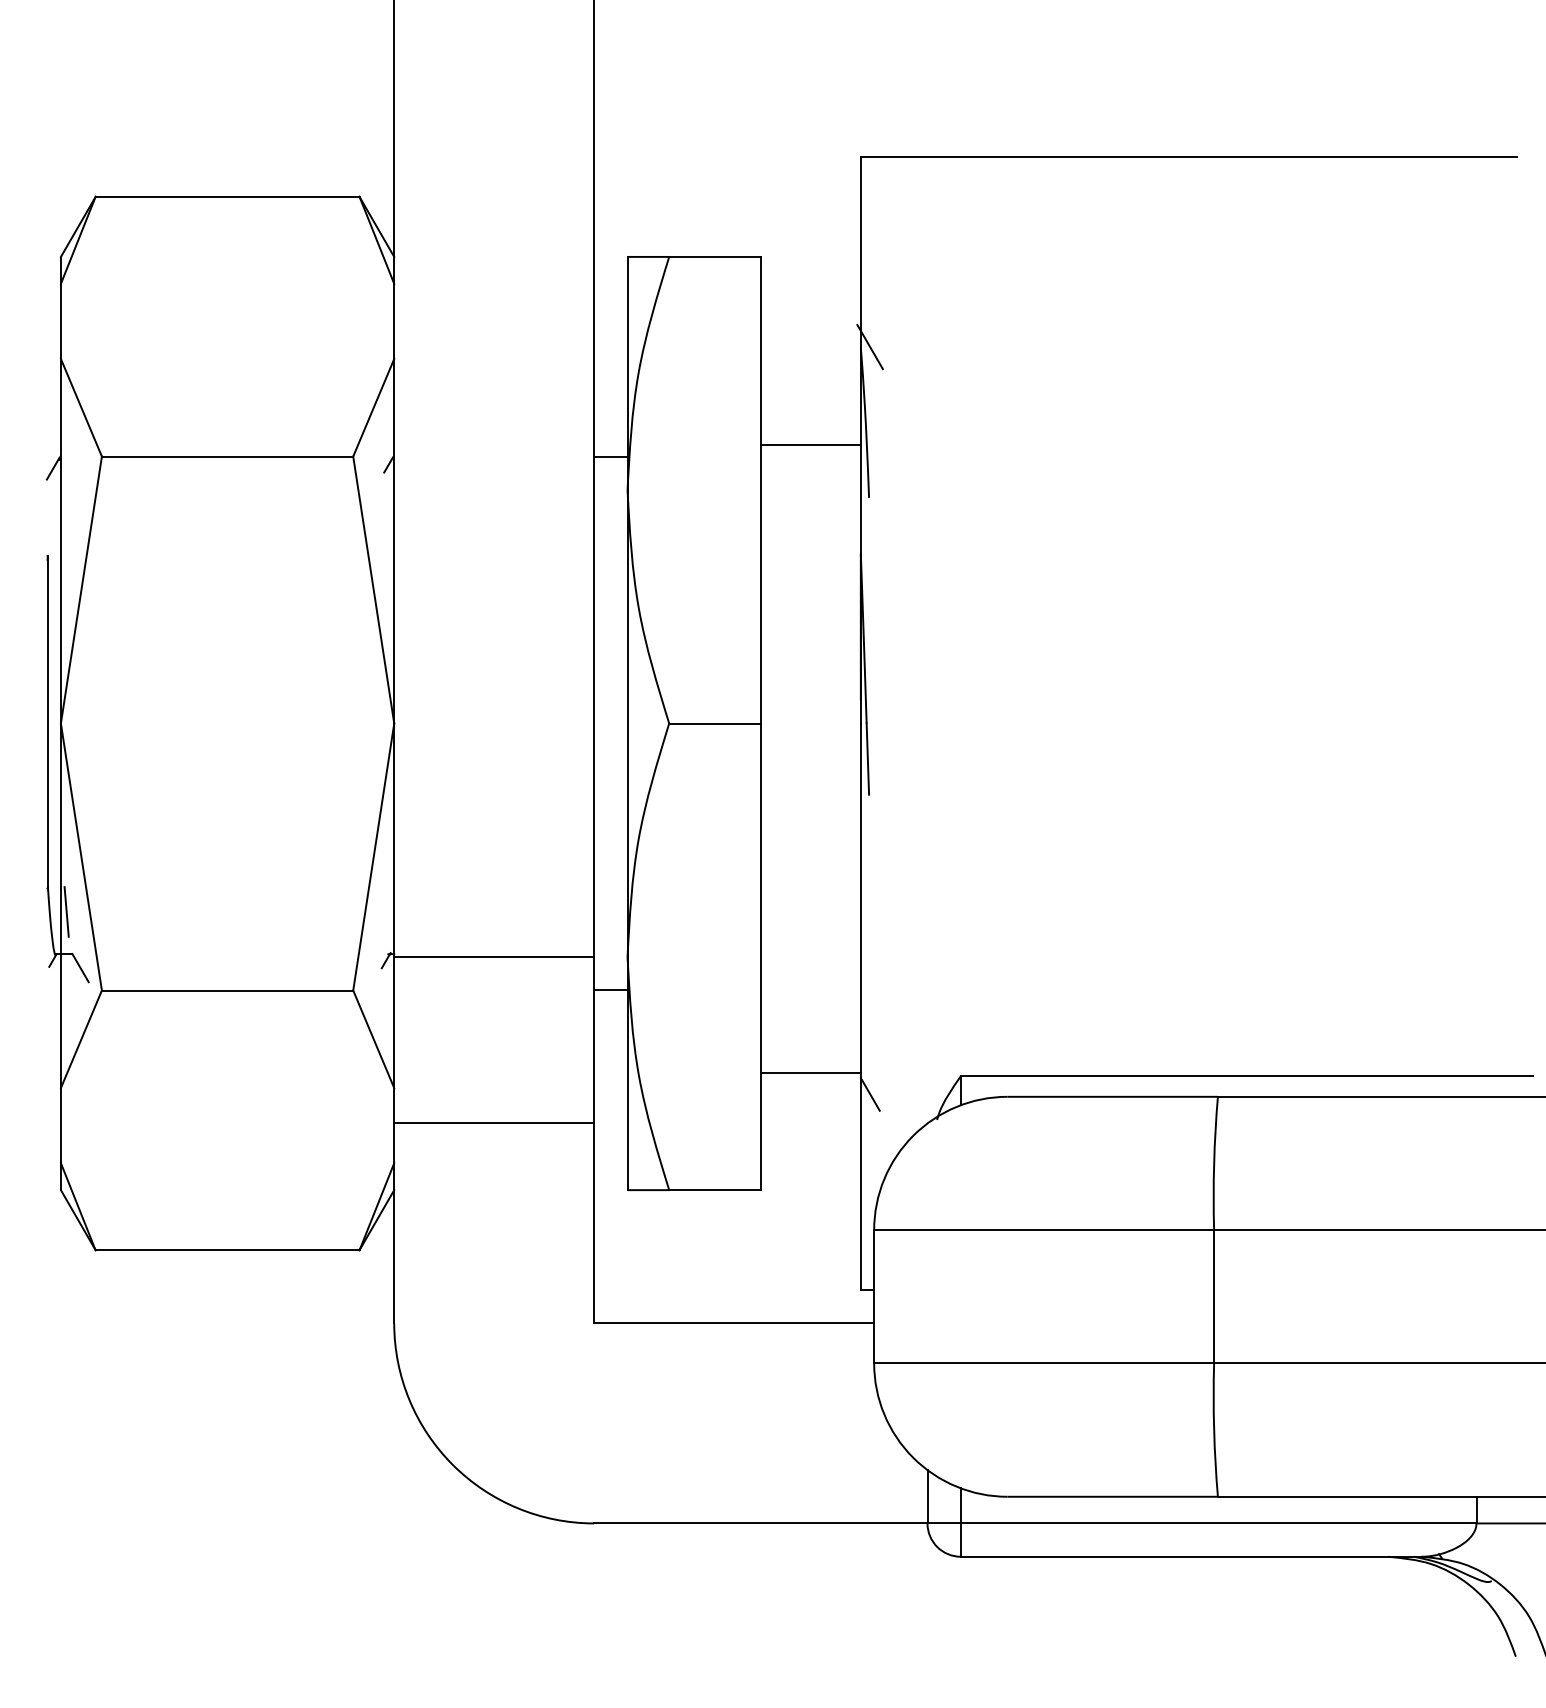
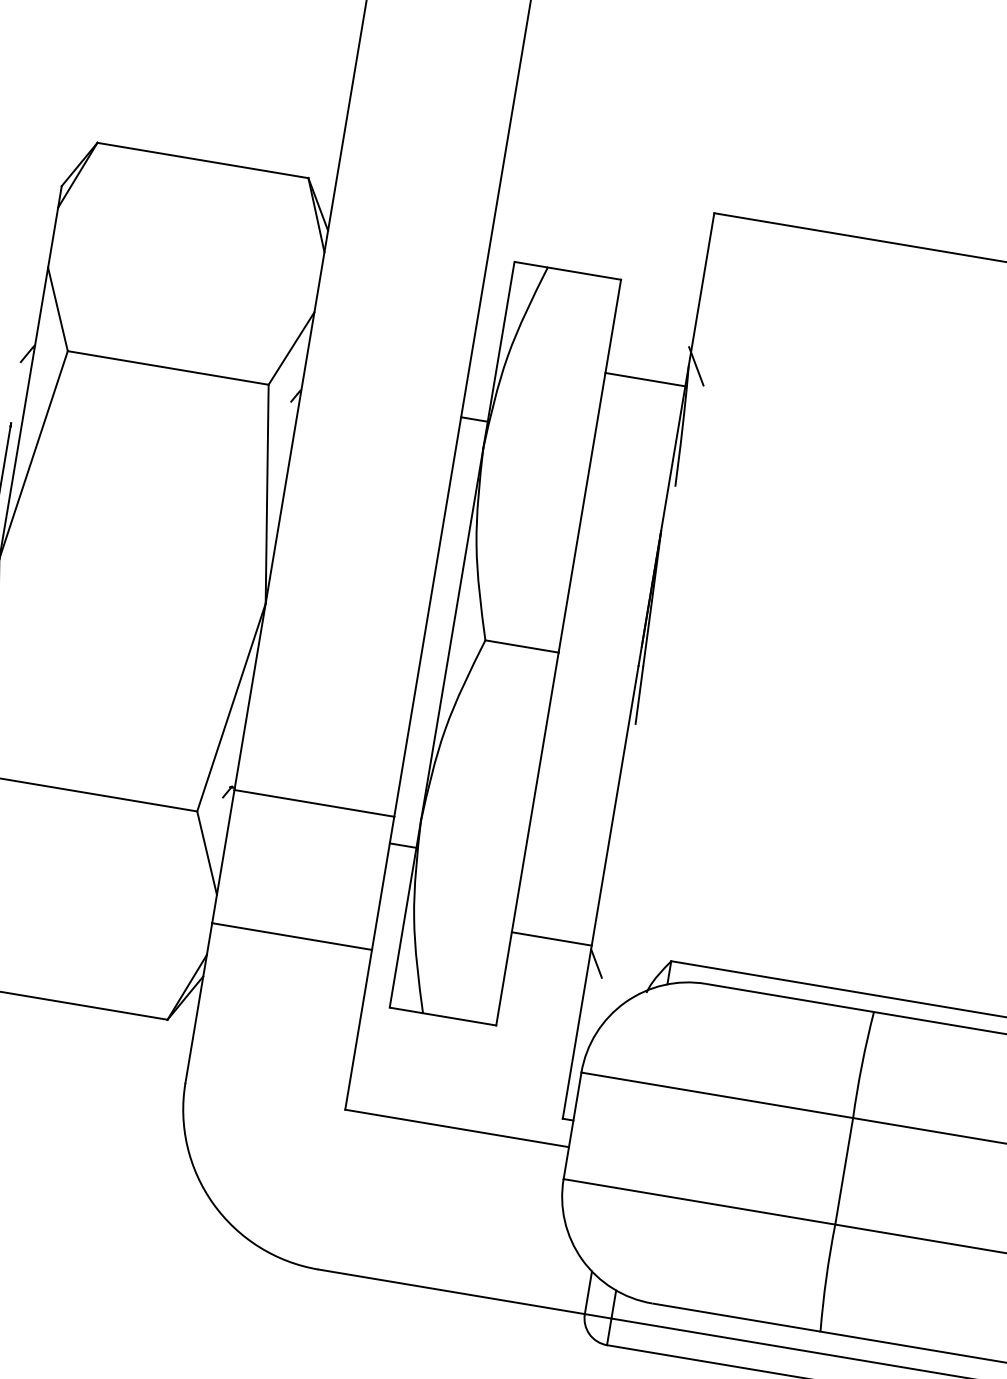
line: (810, 444) -> (645, 379), moved

